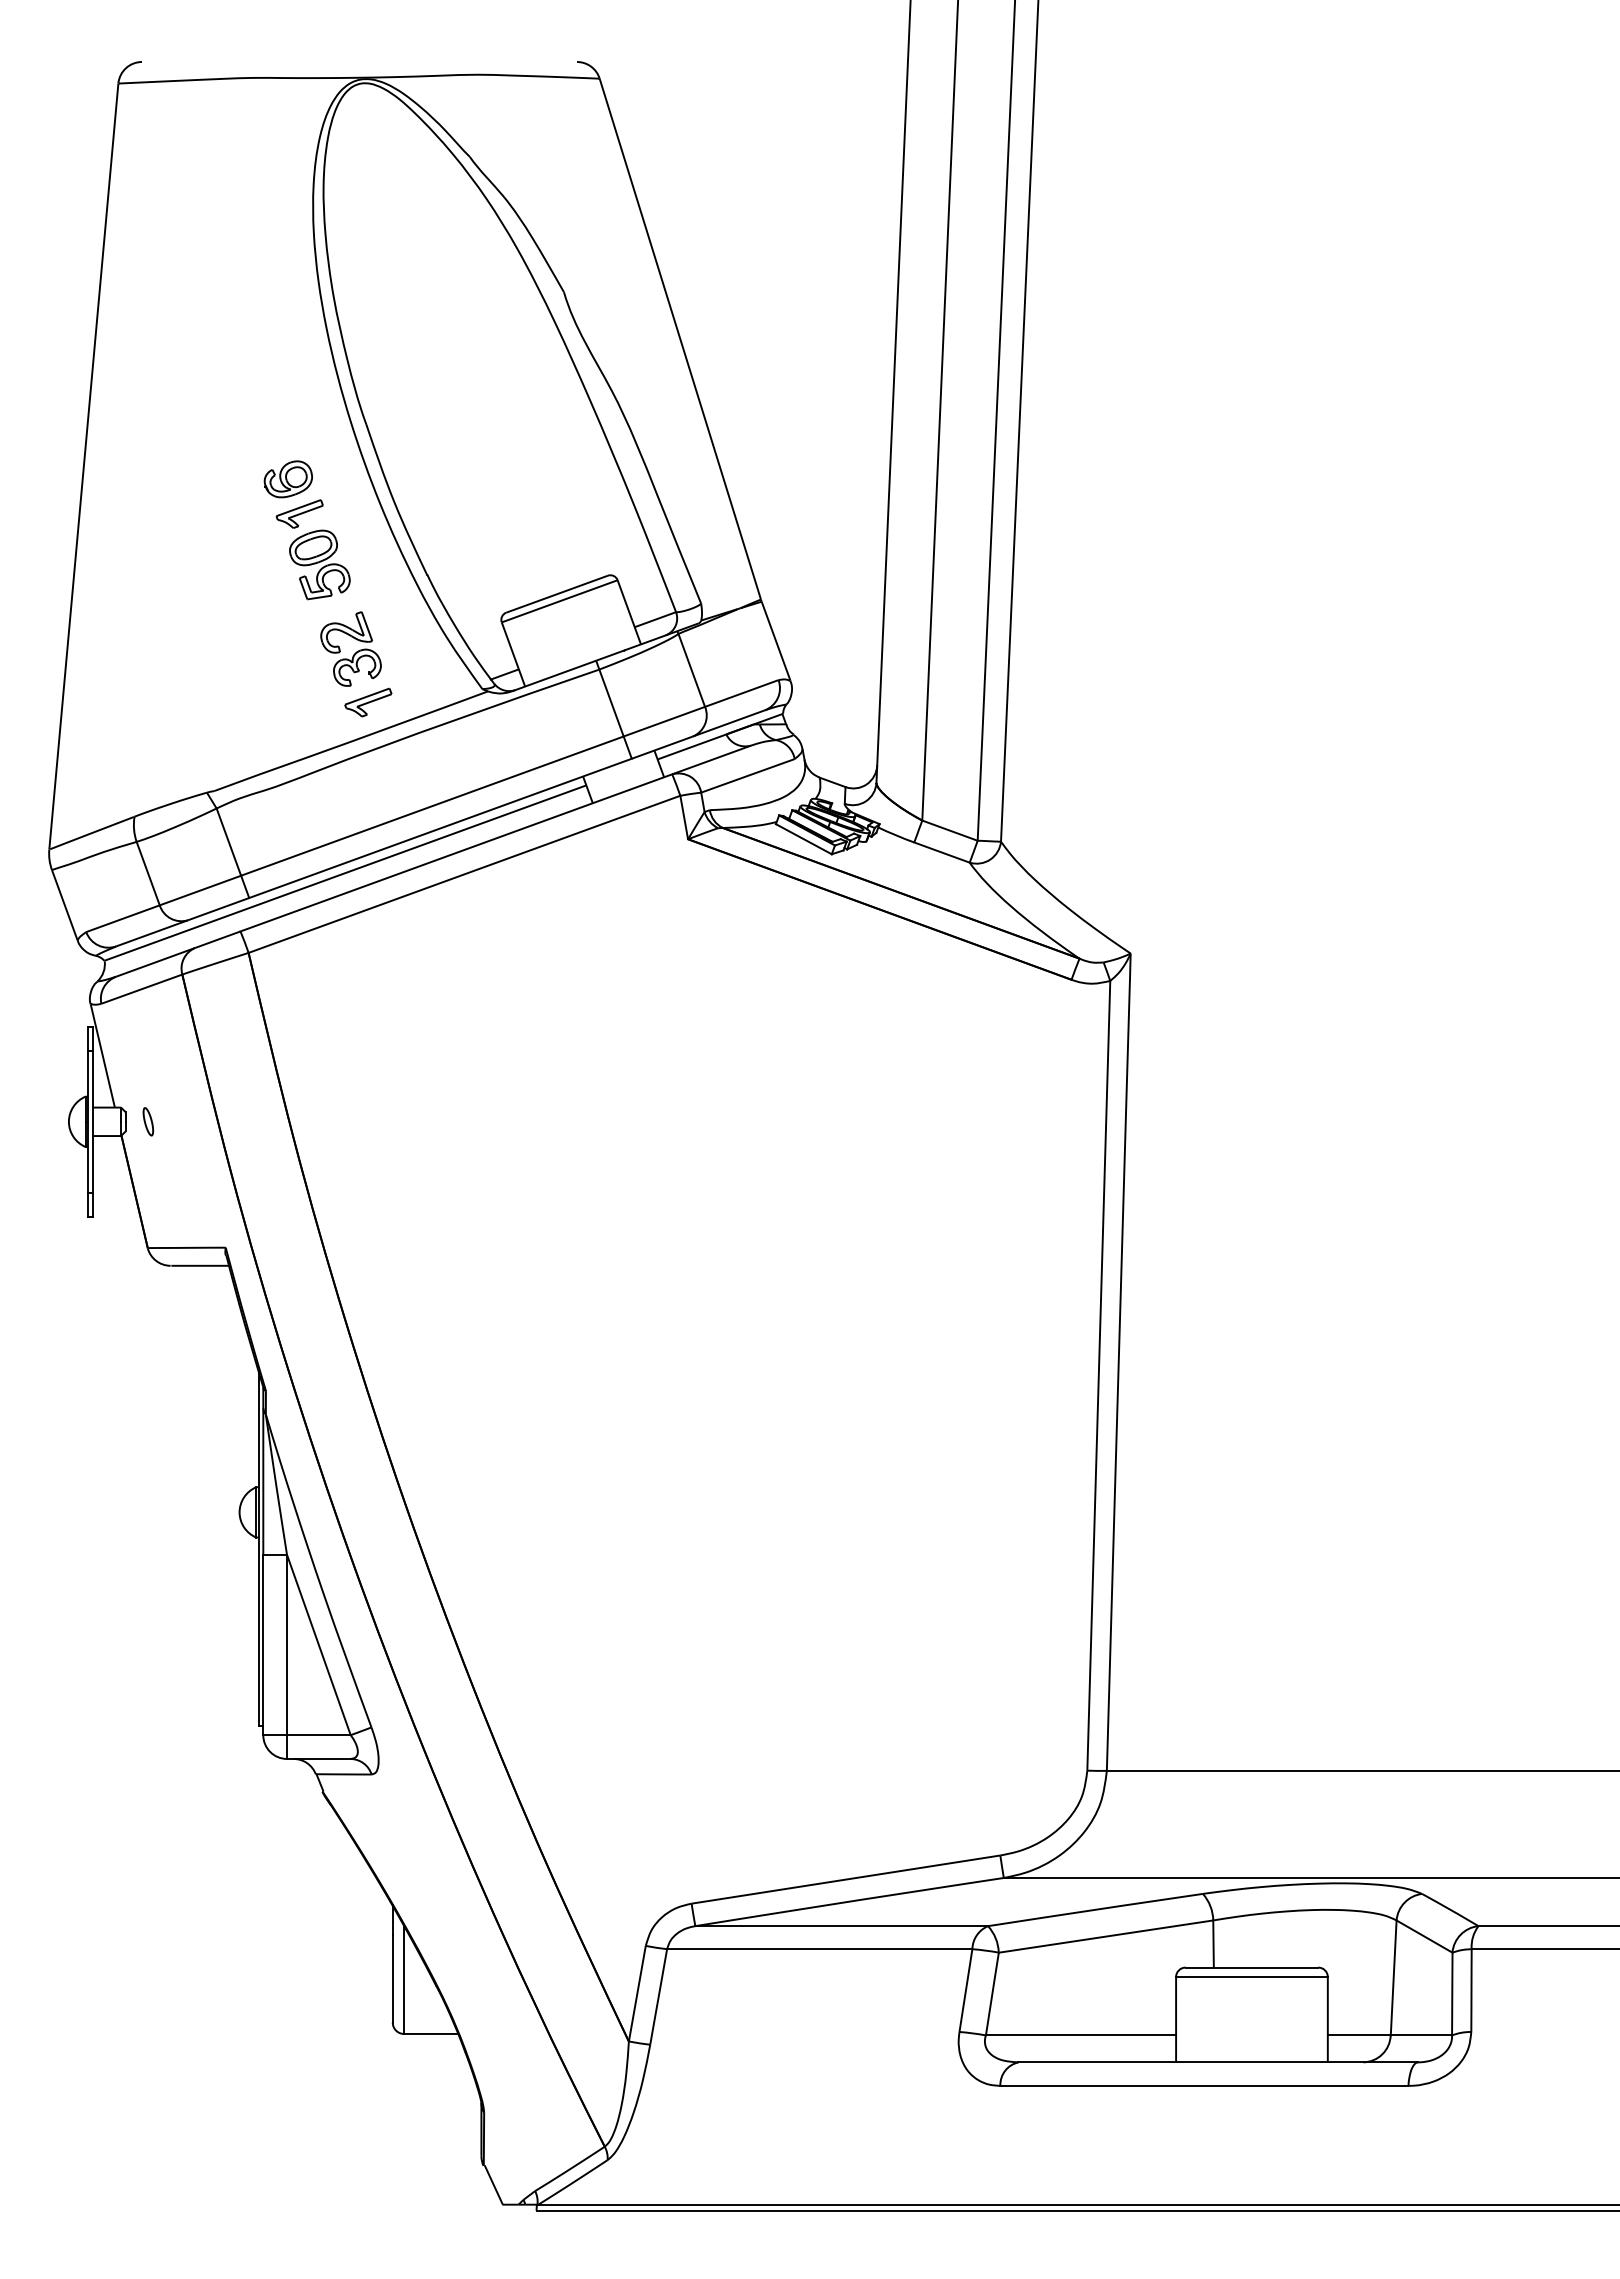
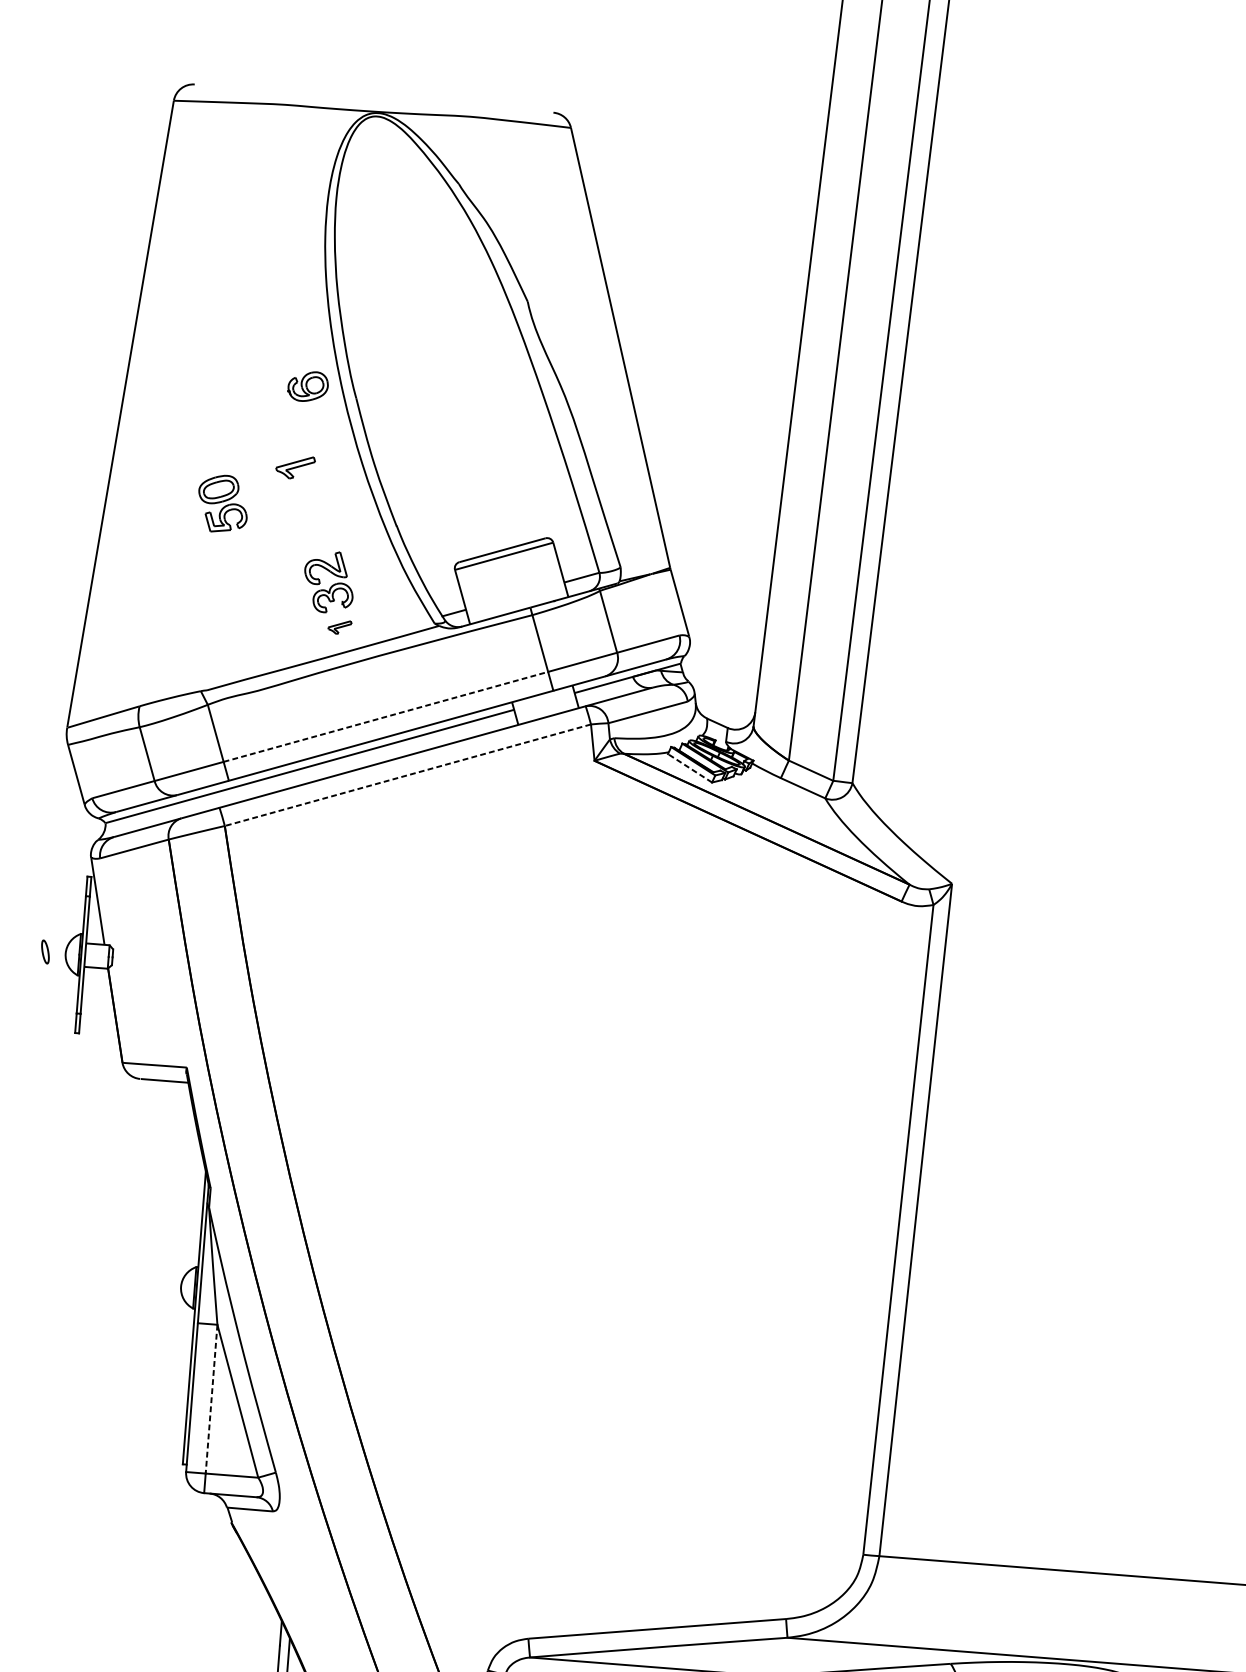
part: (287, 479) -> (307, 386), moved
part: (319, 564) -> (222, 503), moved
part: (368, 702) -> (339, 627), size x0.6
line: (432, 806) -> (385, 717), solid -> dashed
line: (803, 839) -> (689, 768), solid -> dashed
line: (464, 874) -> (407, 775), solid -> dashed
part: (148, 1121) -> (45, 951), moved
line: (287, 1645) -> (211, 1399), solid -> dashed

